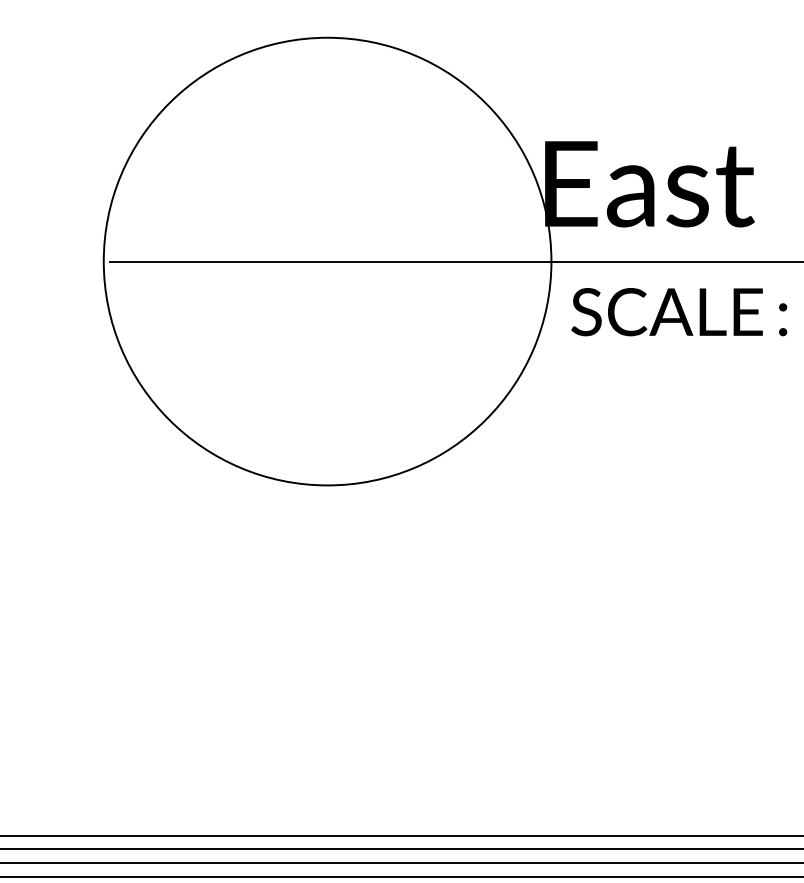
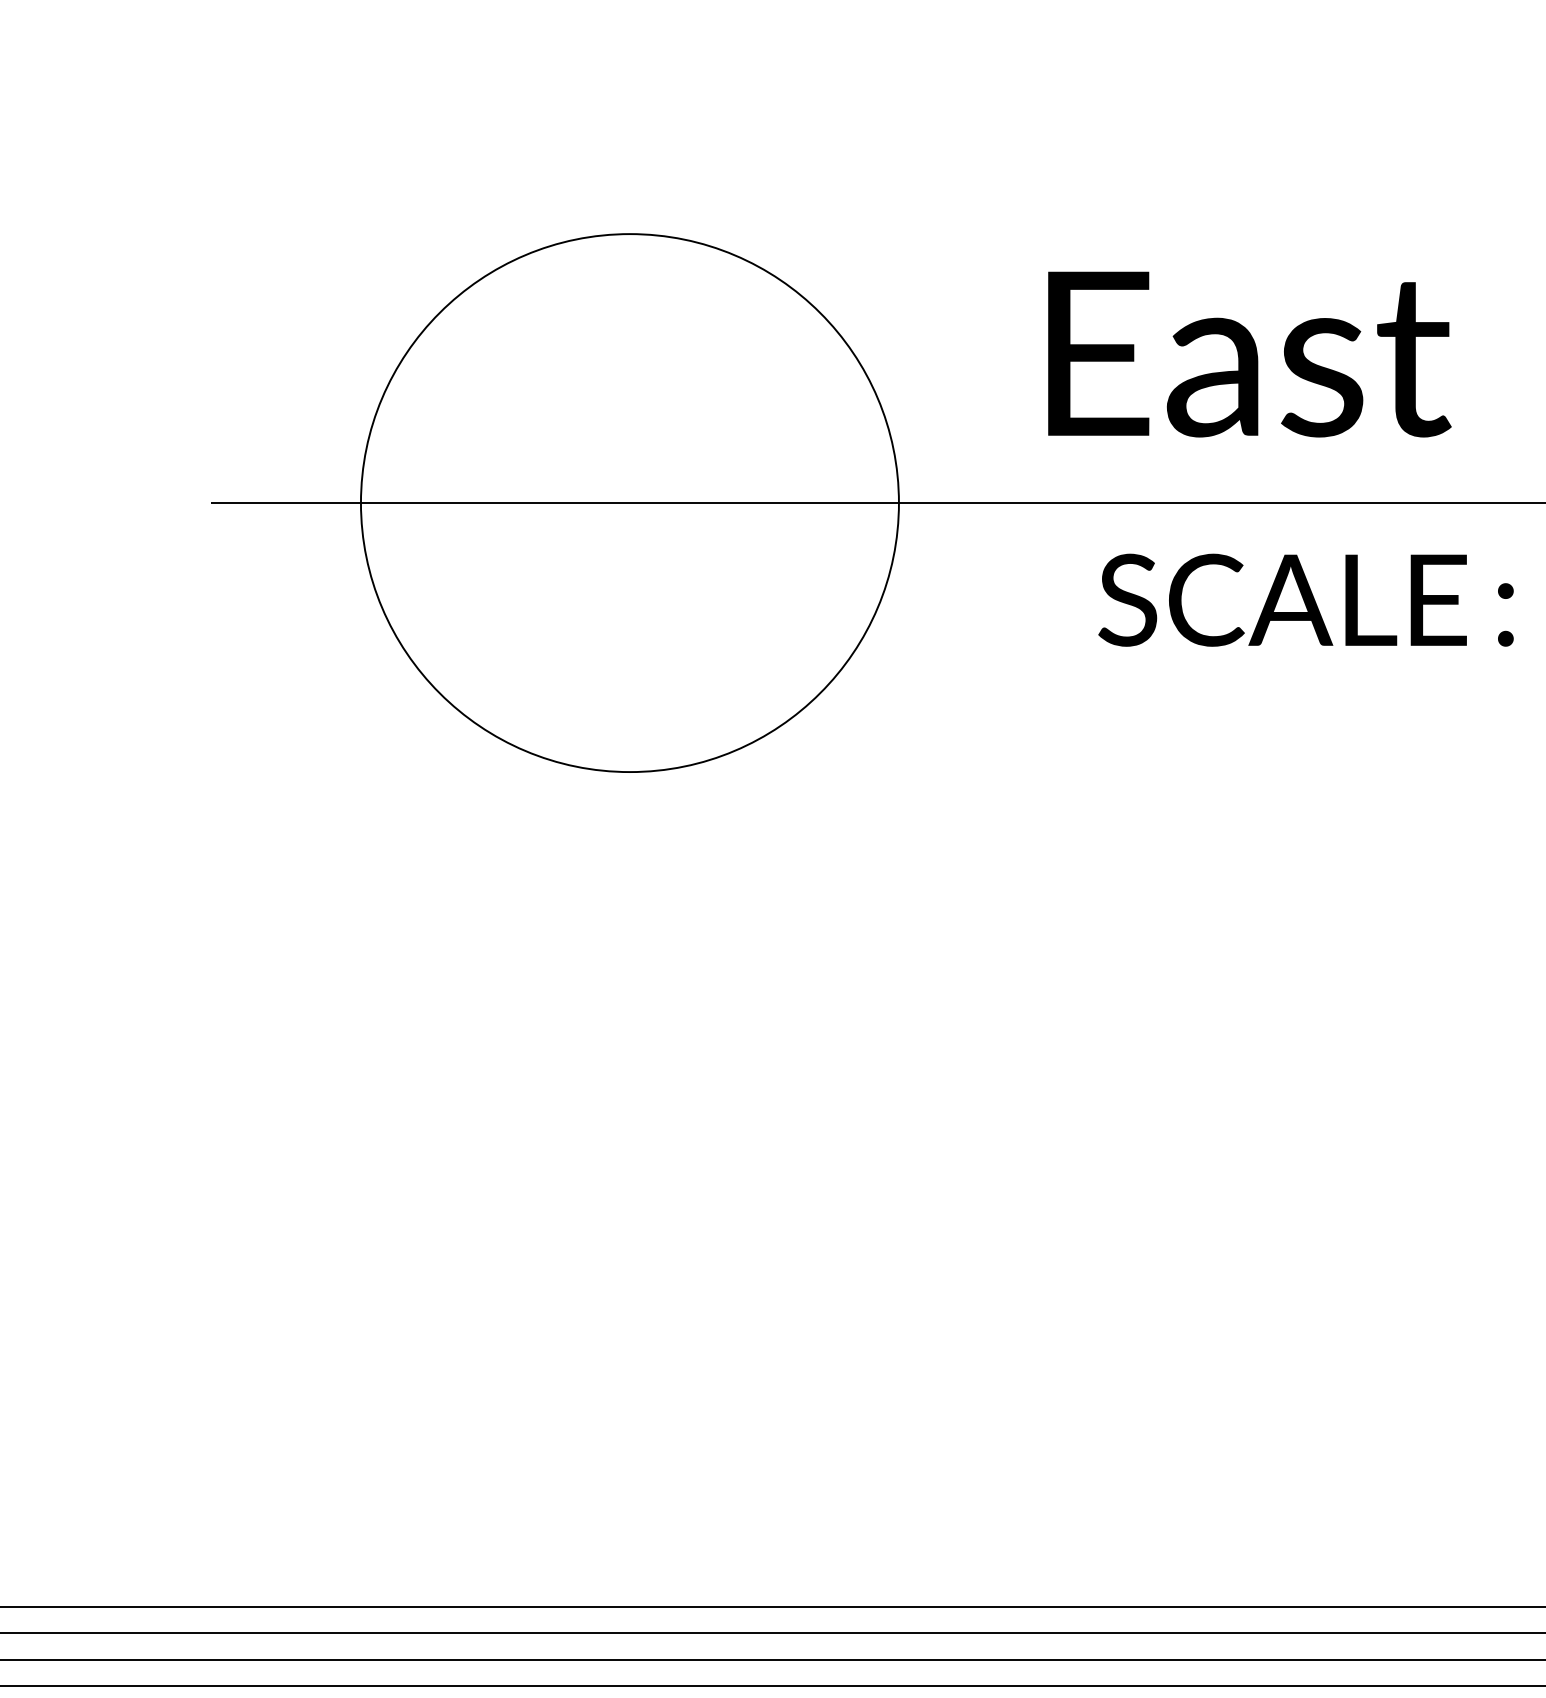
circle: (327, 261) -> (629, 502), size x0.62

